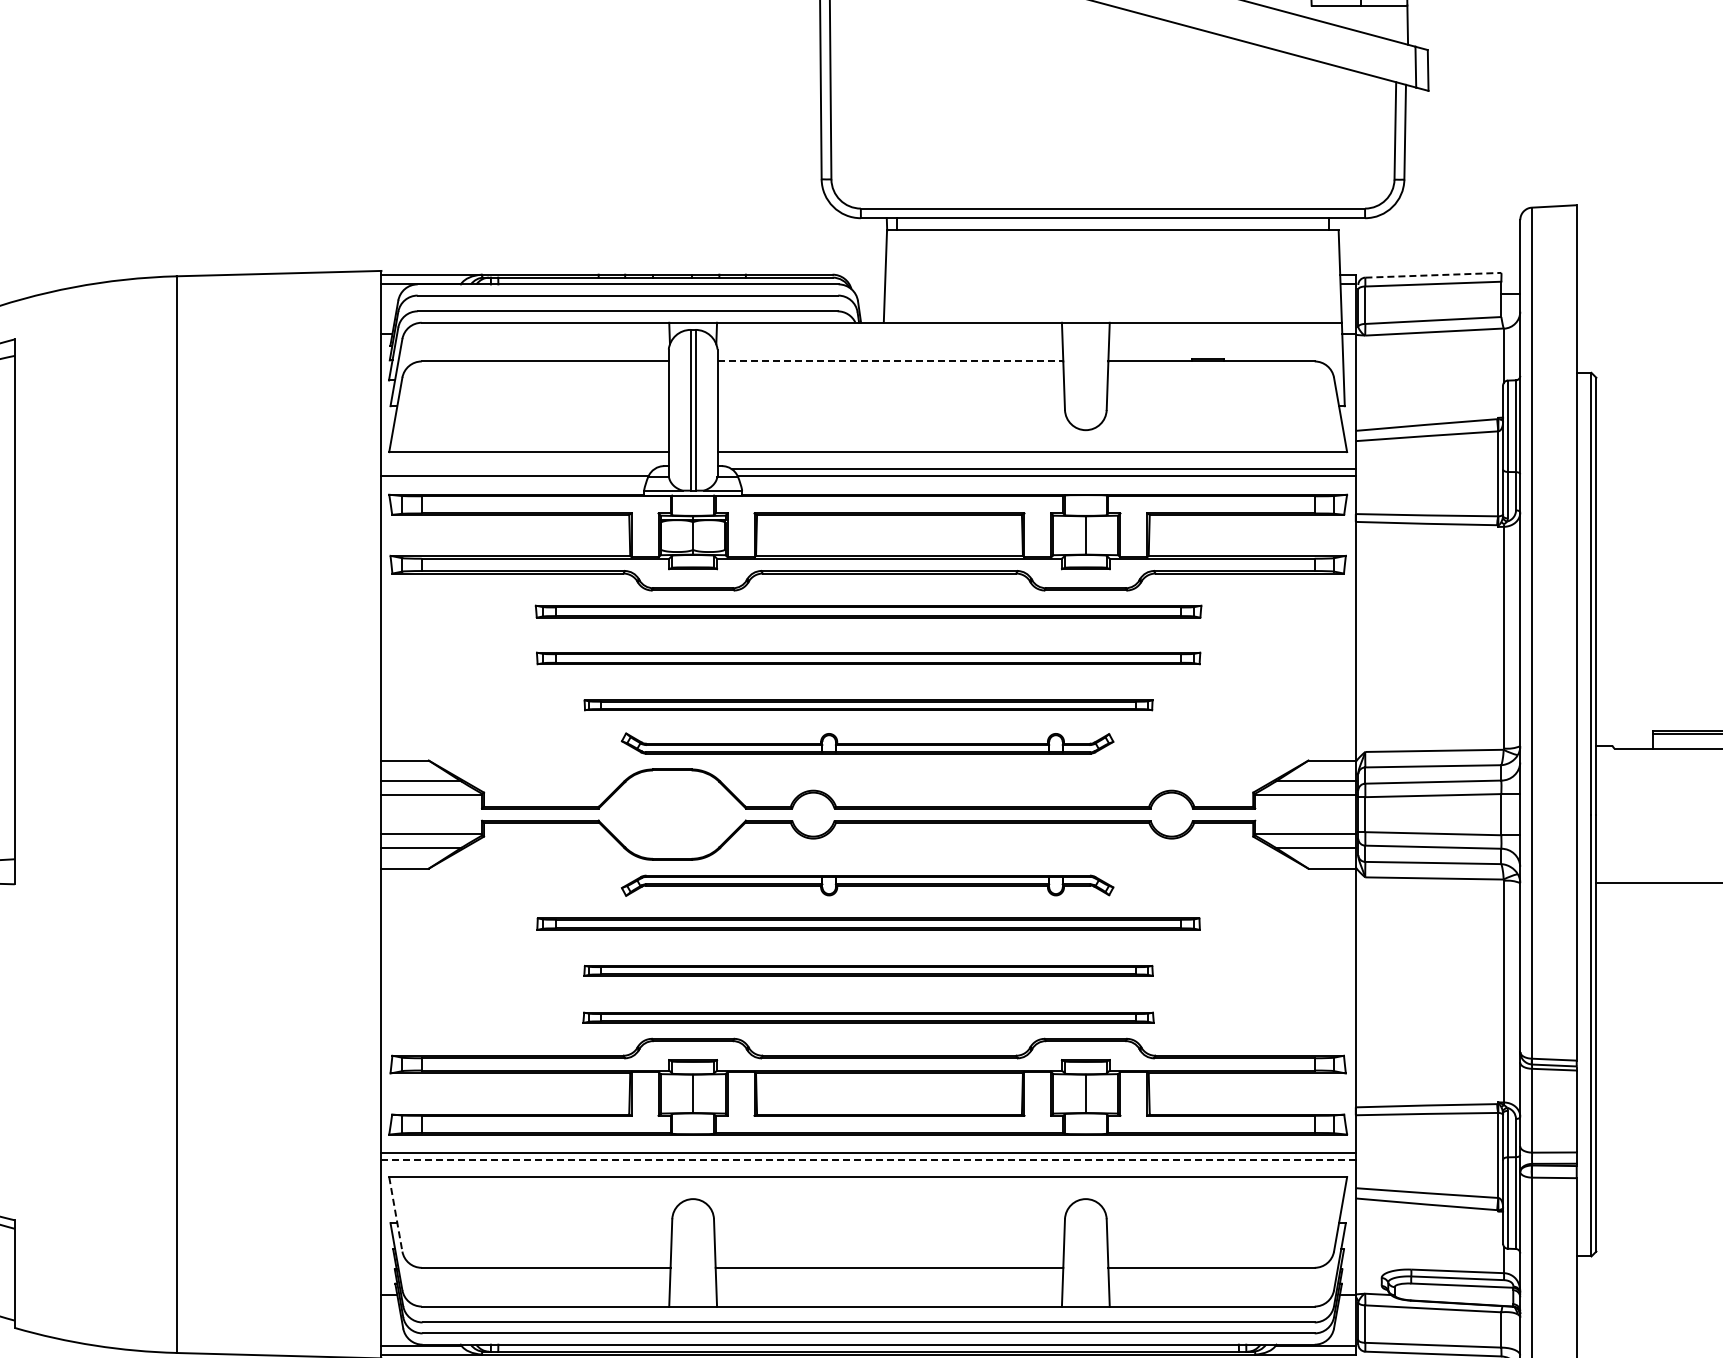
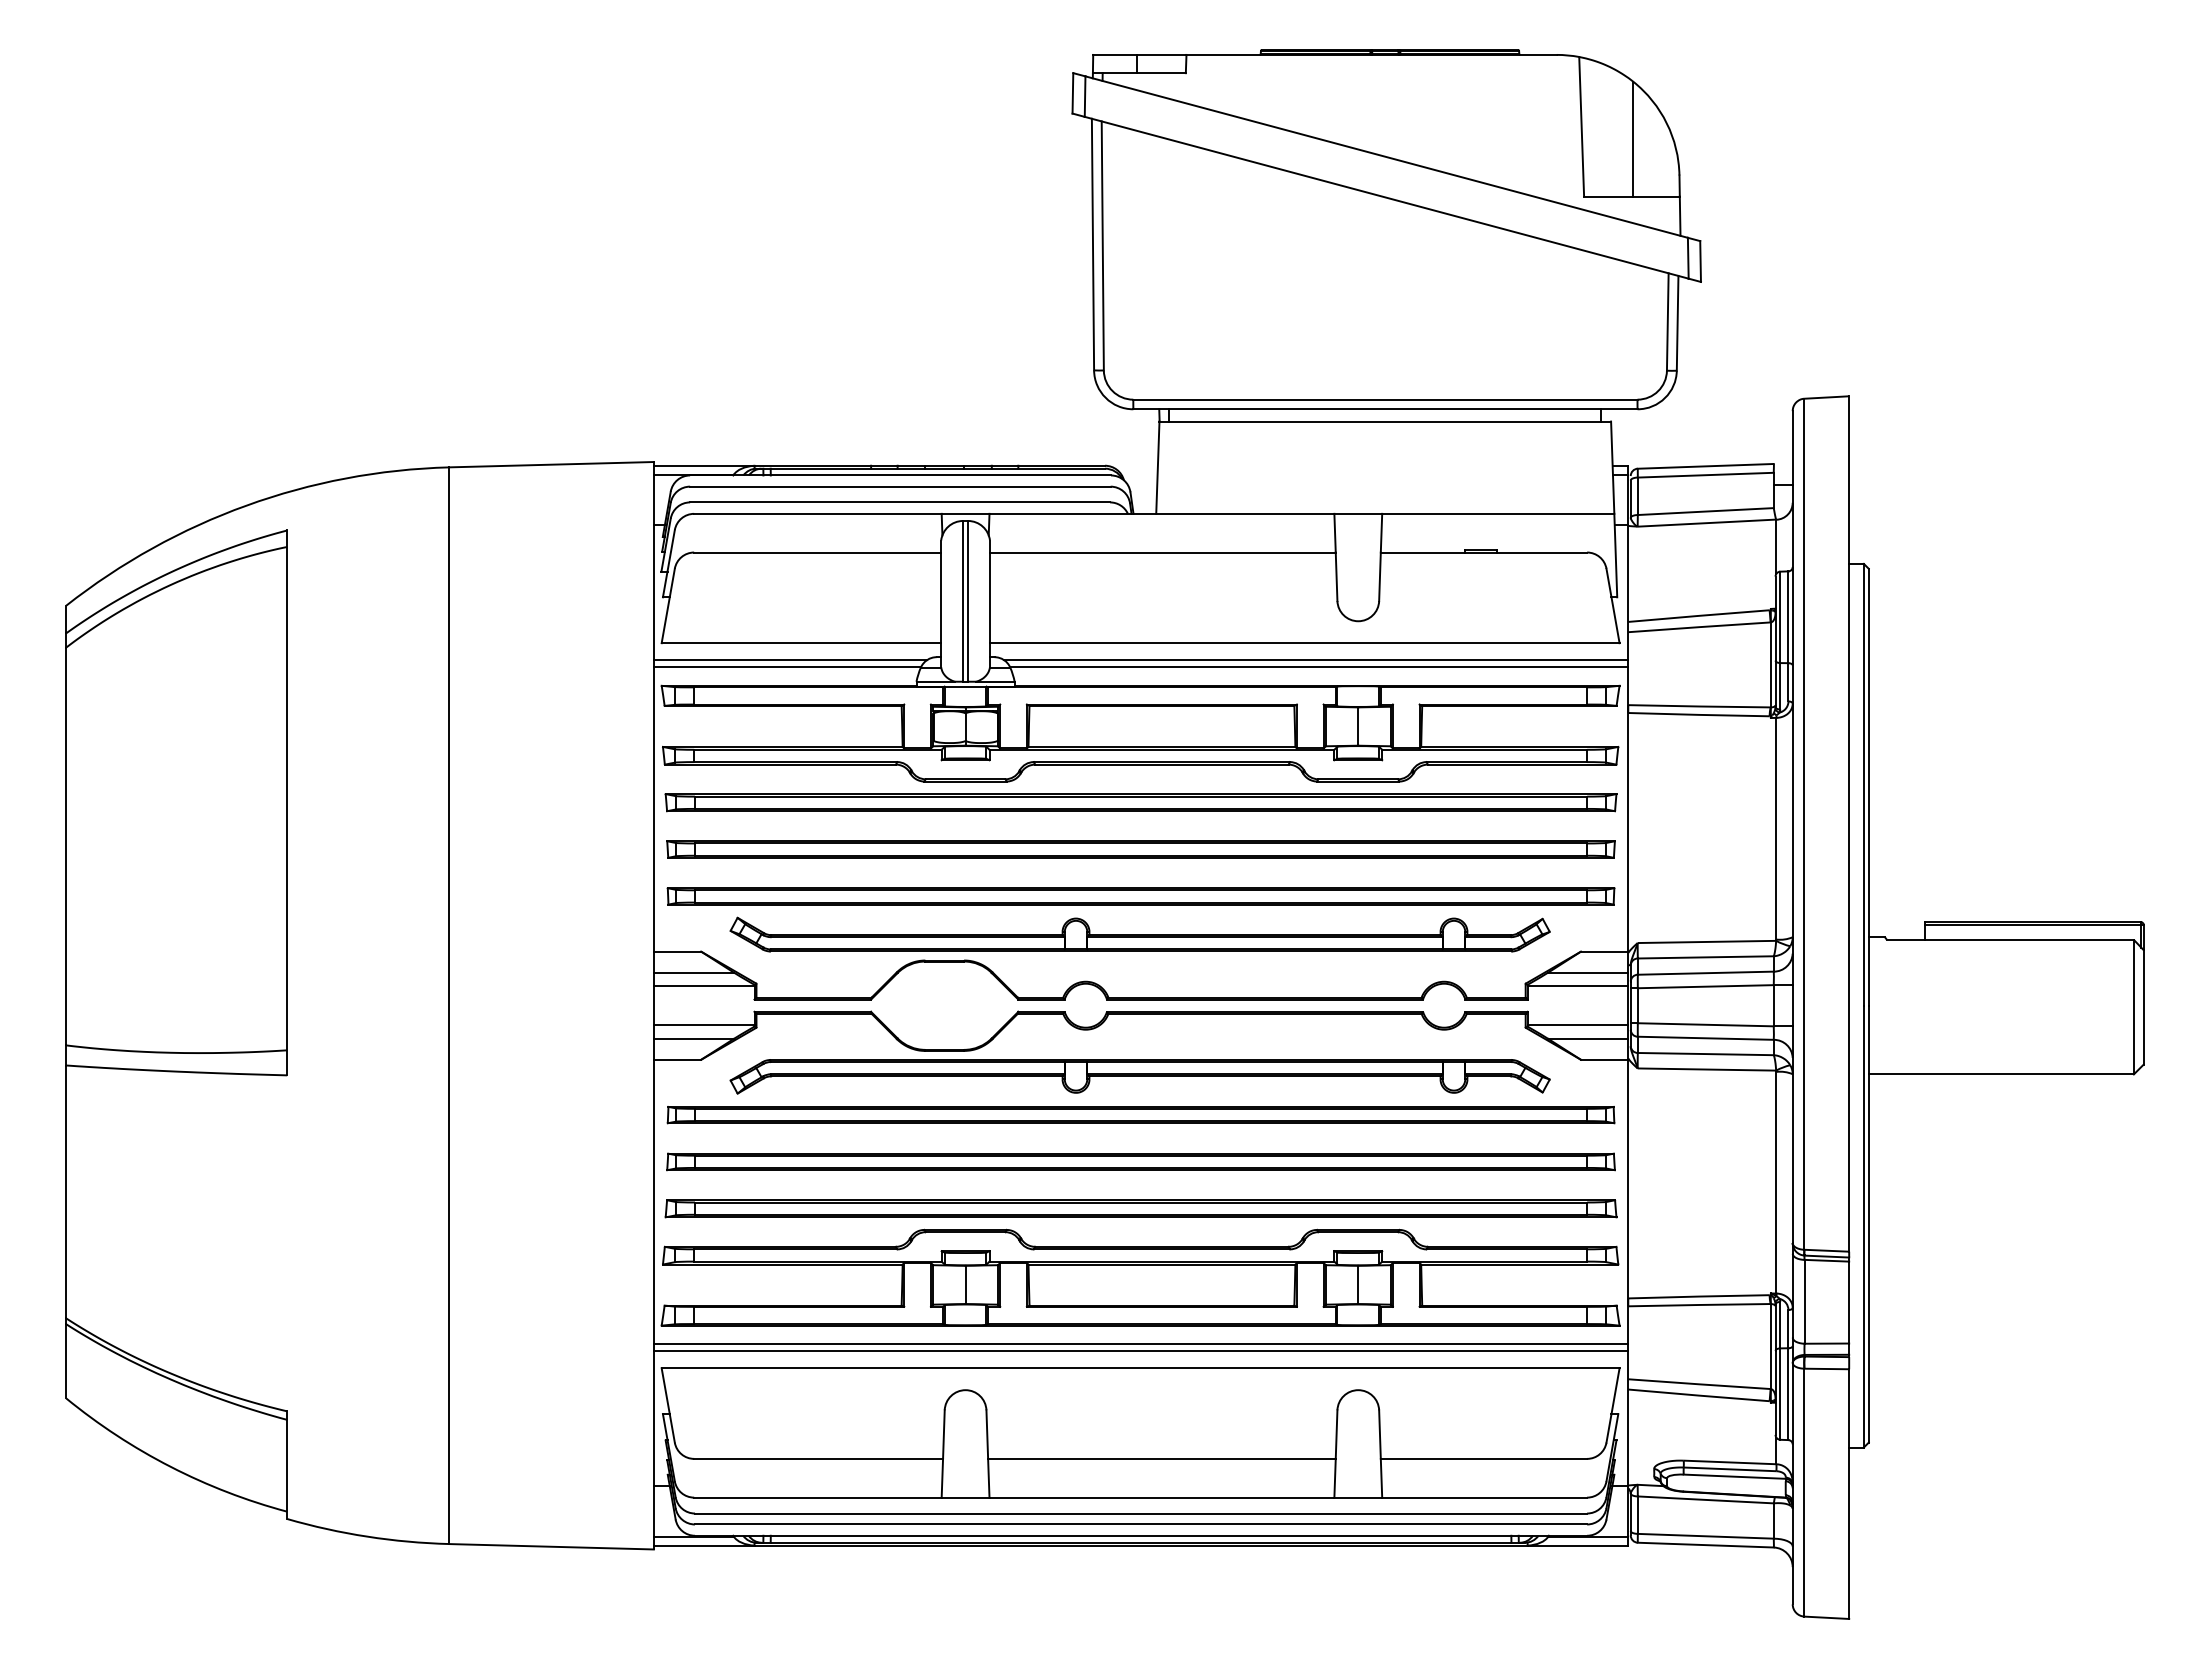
line: (1434, 275) -> (1706, 466), dashed -> solid
line: (890, 361) -> (1162, 552), dashed -> solid
line: (517, 469) -> (789, 660), added
part: (868, 611) -> (1140, 802), size x1.43
part: (868, 658) -> (1140, 849), size x1.43
part: (868, 705) -> (1140, 896), size x1.67
part: (867, 743) -> (1139, 934), size x1.67
part: (867, 885) -> (1139, 1076), size x1.67
part: (868, 924) -> (1140, 1115), size x1.43
part: (868, 970) -> (1140, 1161), size x1.67
part: (868, 1017) -> (1140, 1208), size x1.67
line: (869, 1160) -> (1141, 1351), dashed -> solid
line: (396, 1214) -> (668, 1405), dashed -> solid

